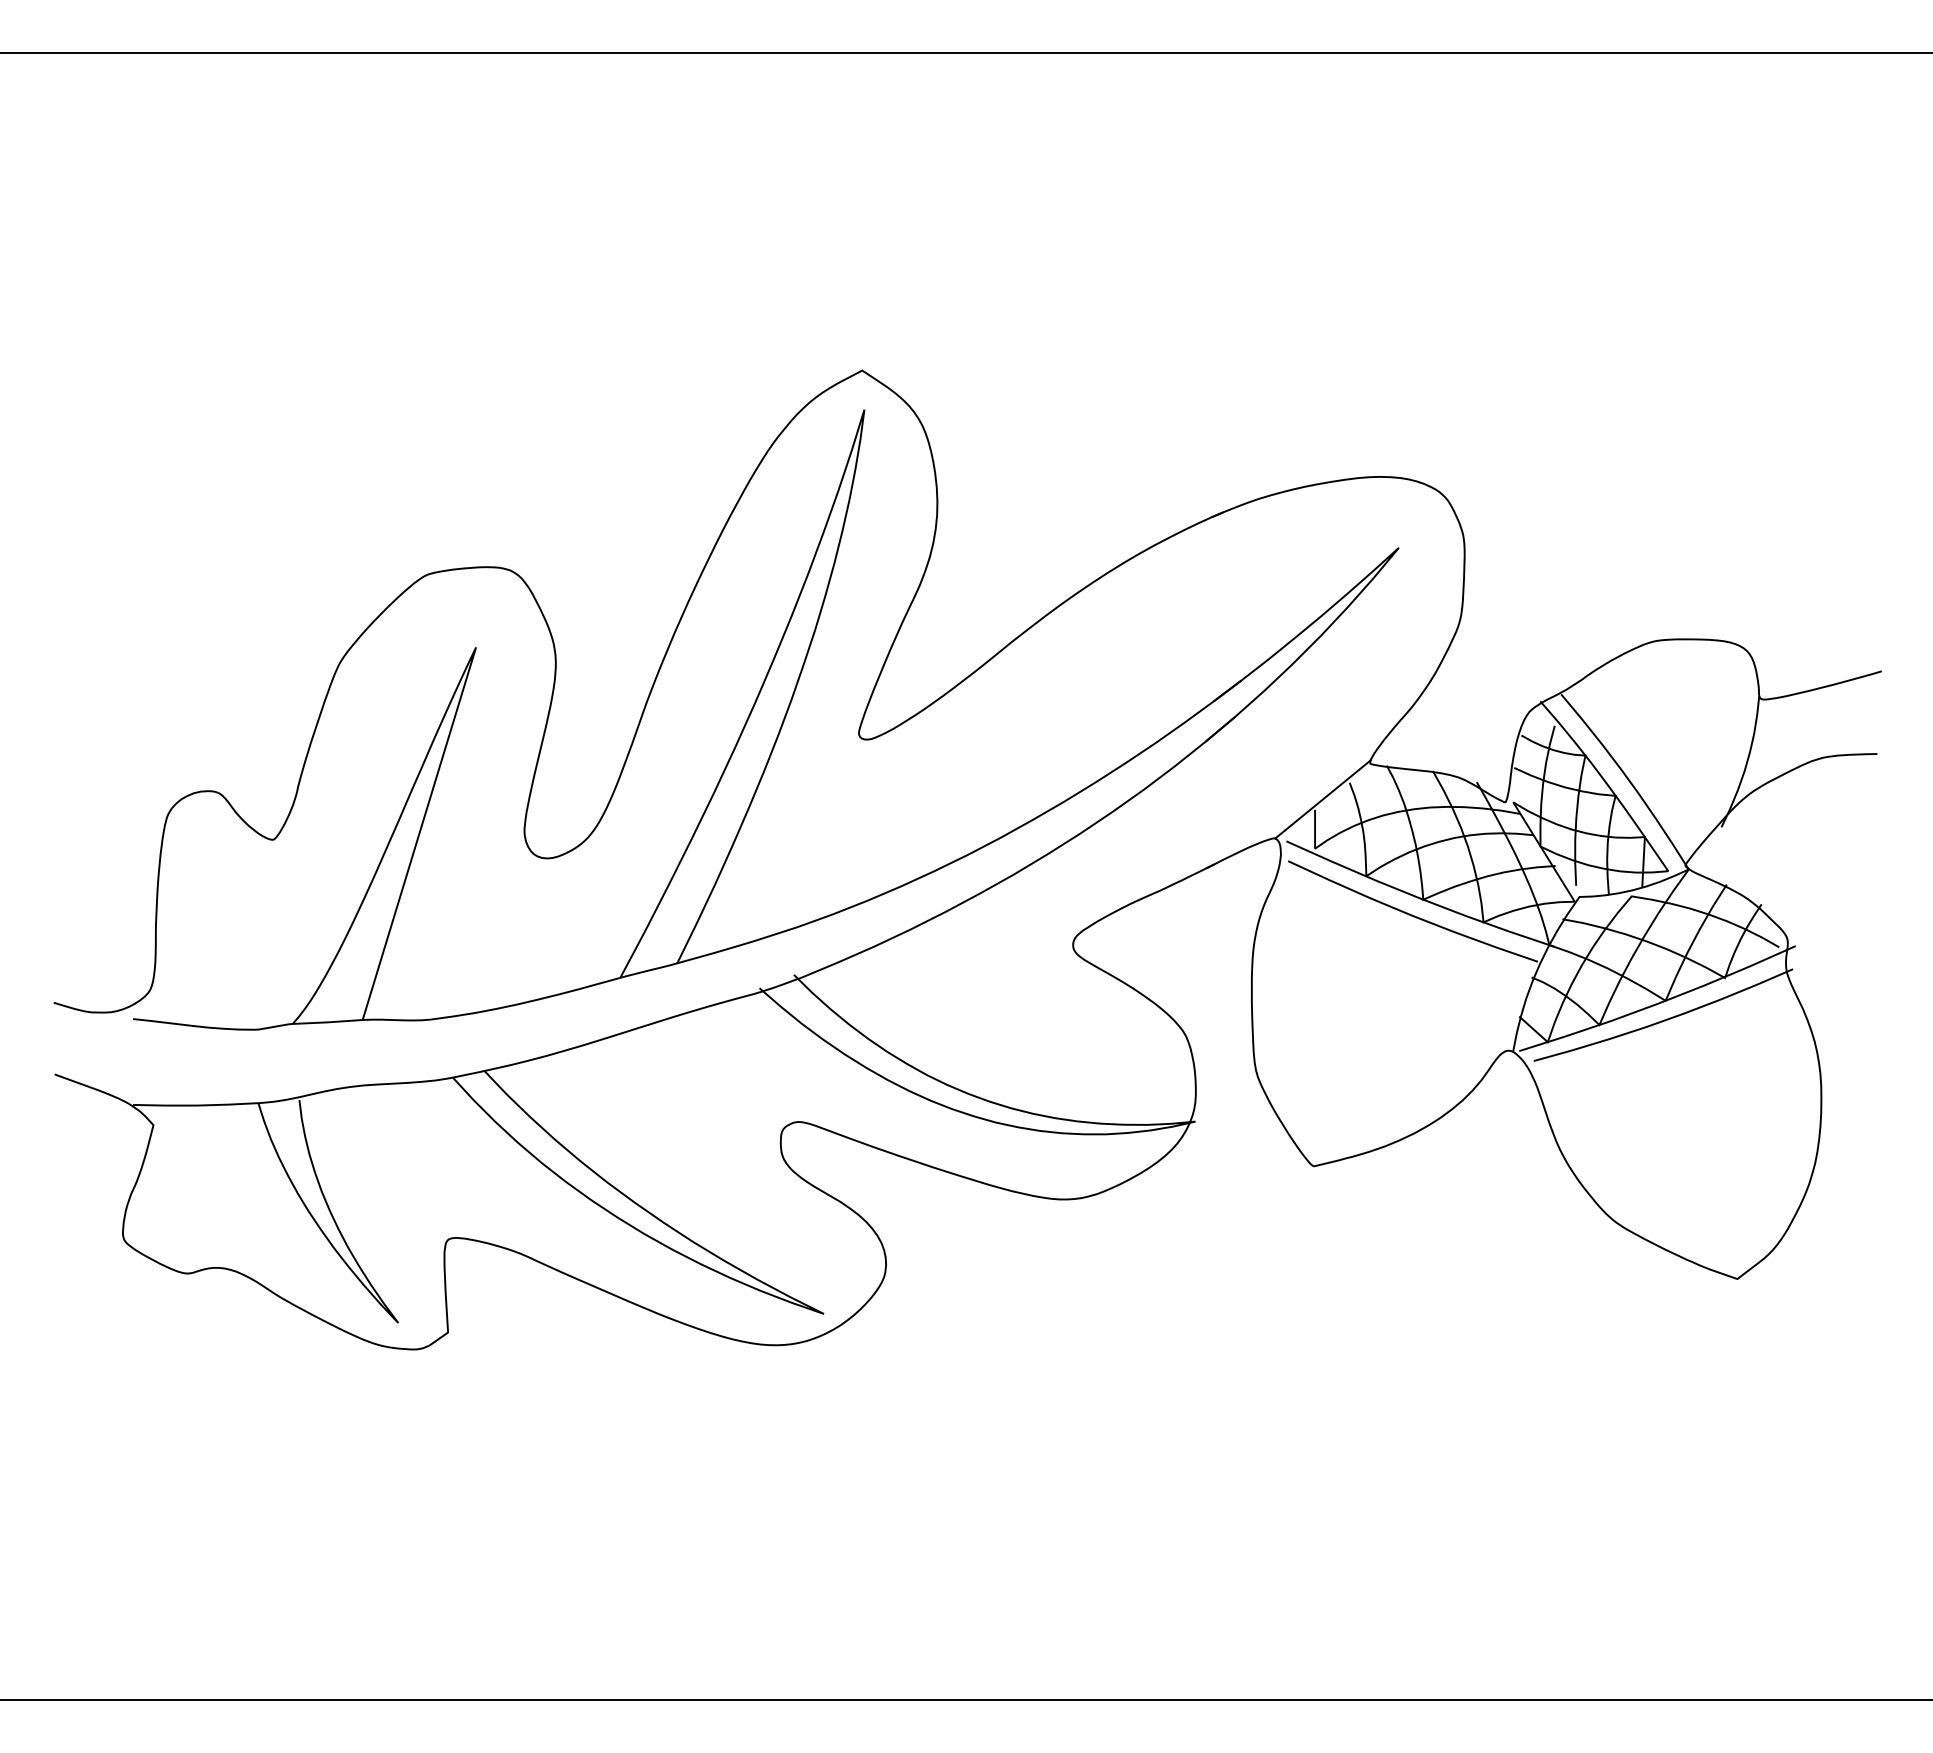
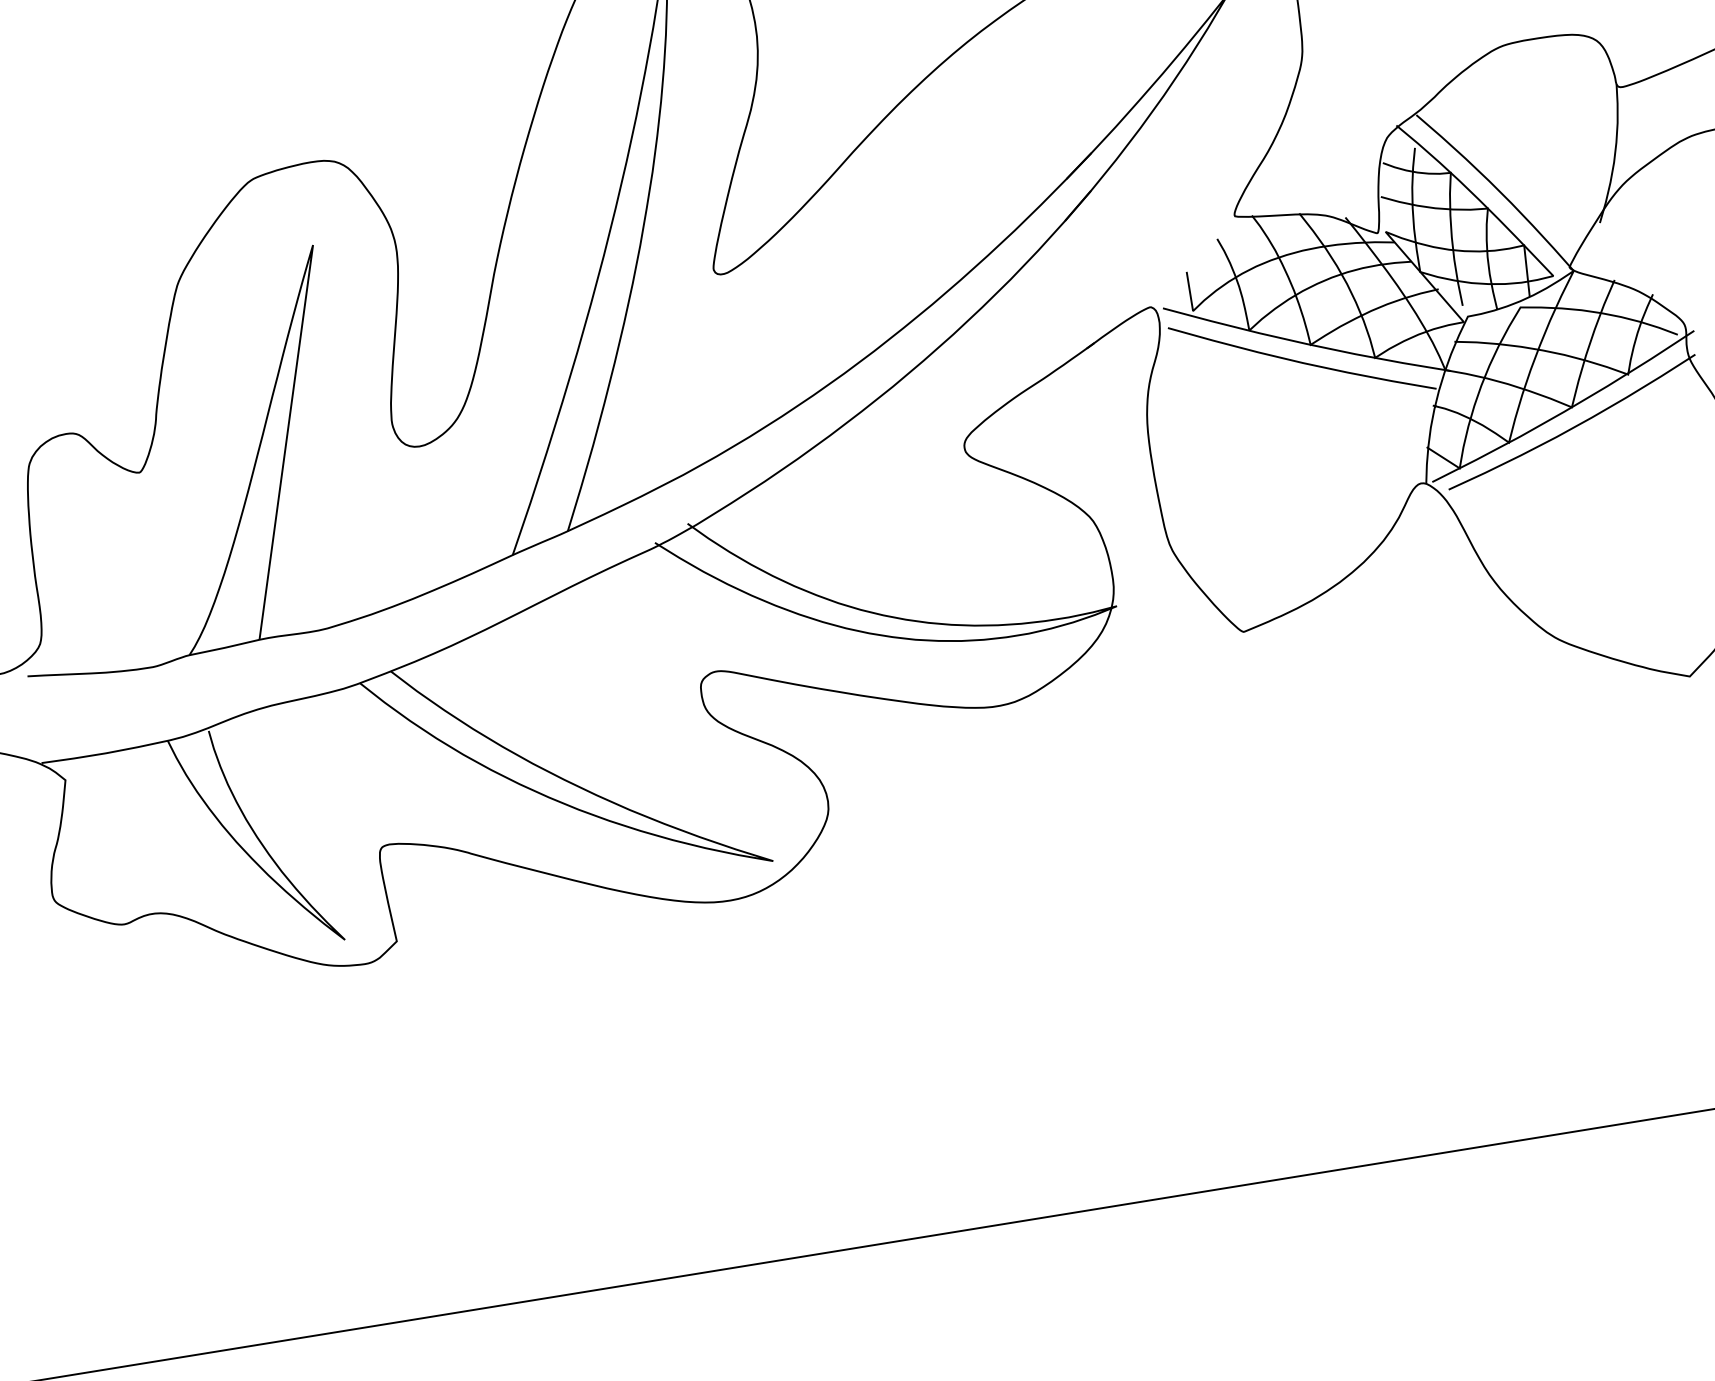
line: (1322, 799) -> (1192, 260), removed

